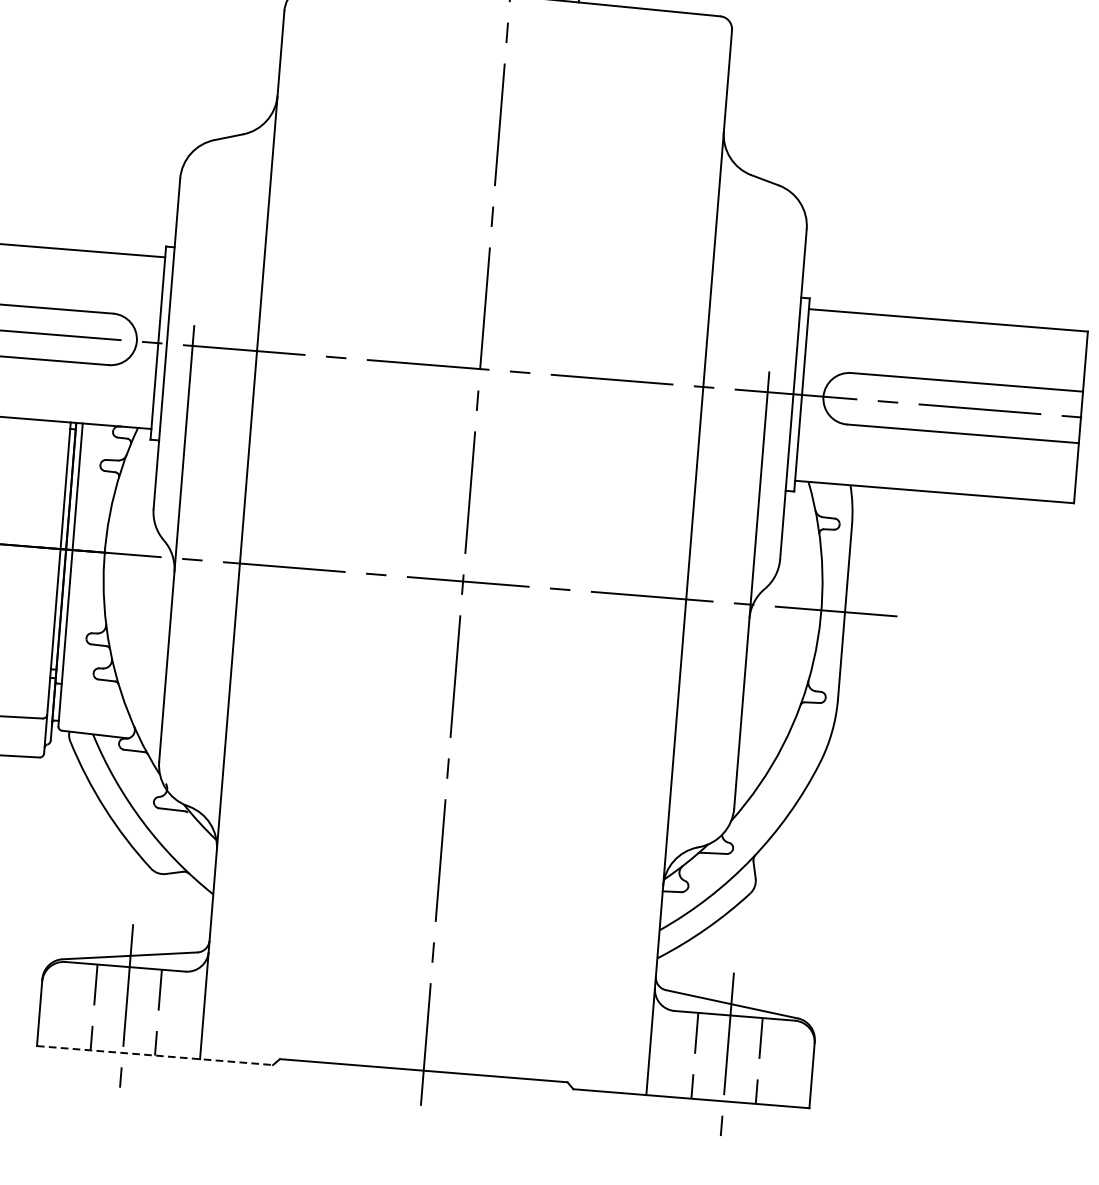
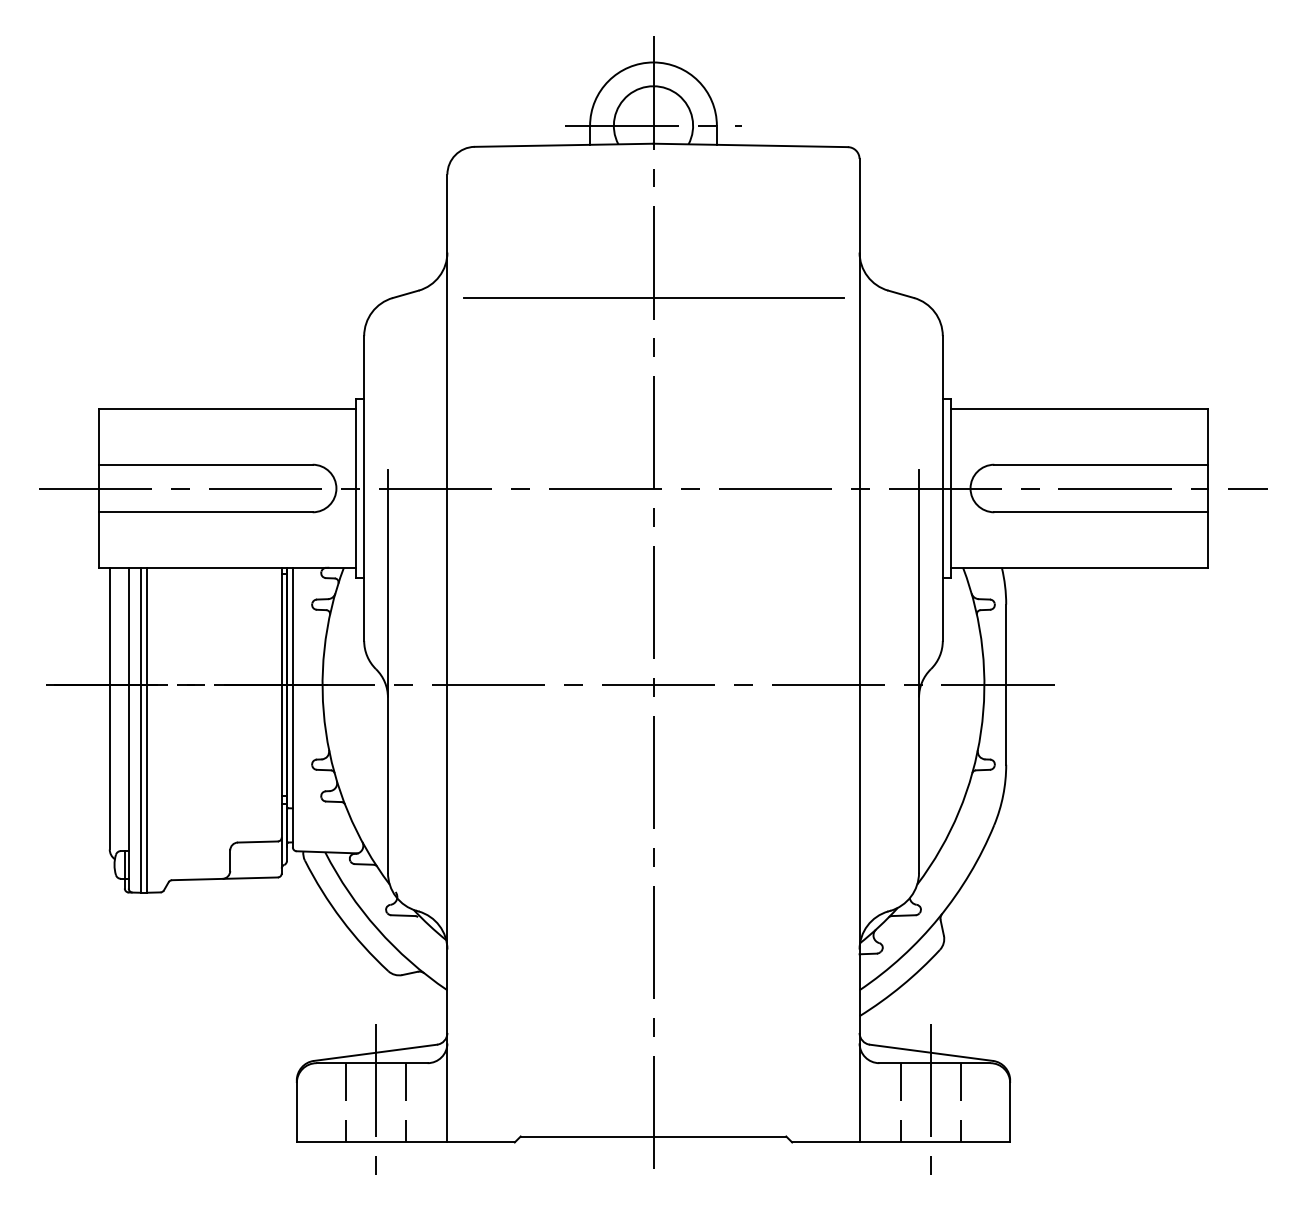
line: (496, 163) -> (653, 298), added
line: (154, 1055) -> (405, 1142), dashed -> solid

